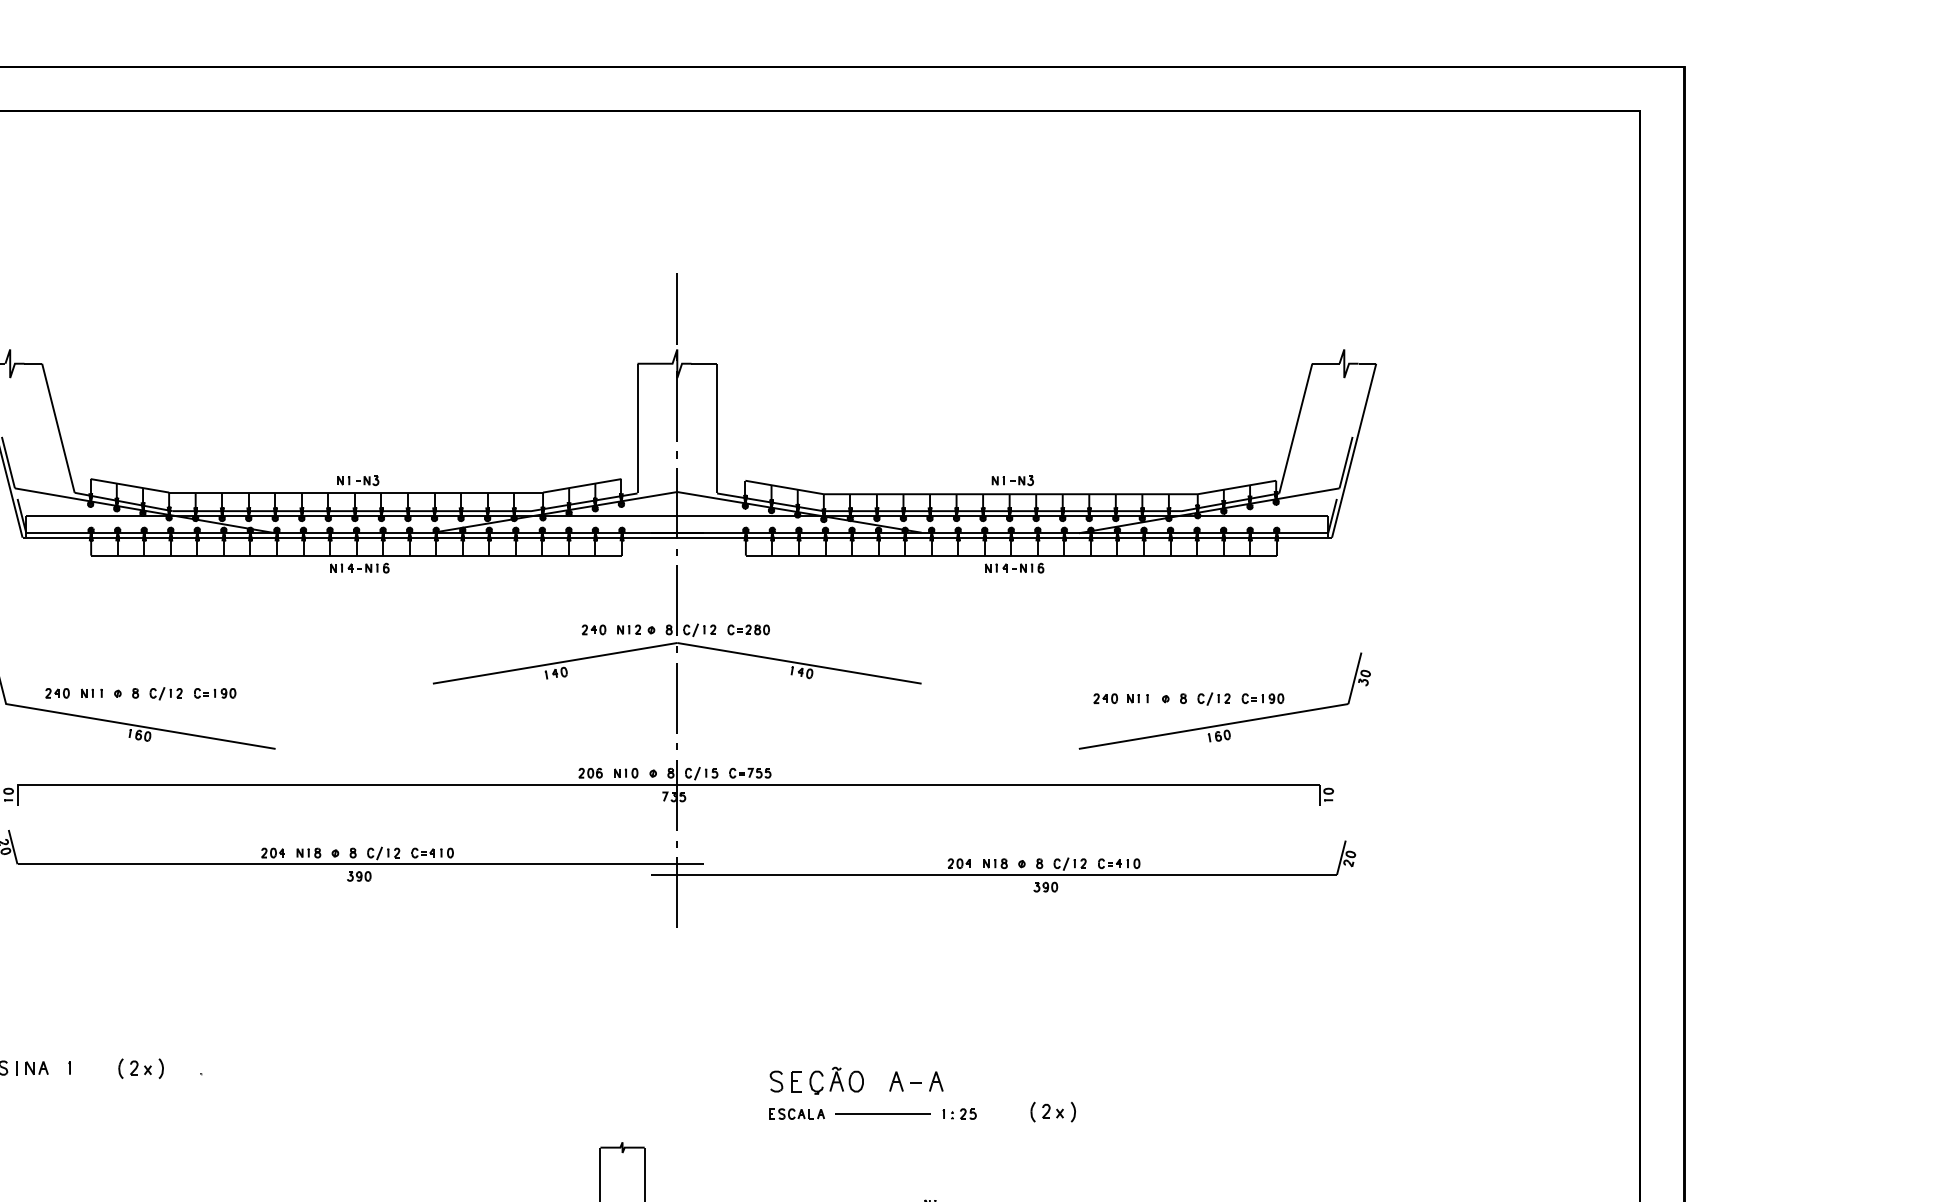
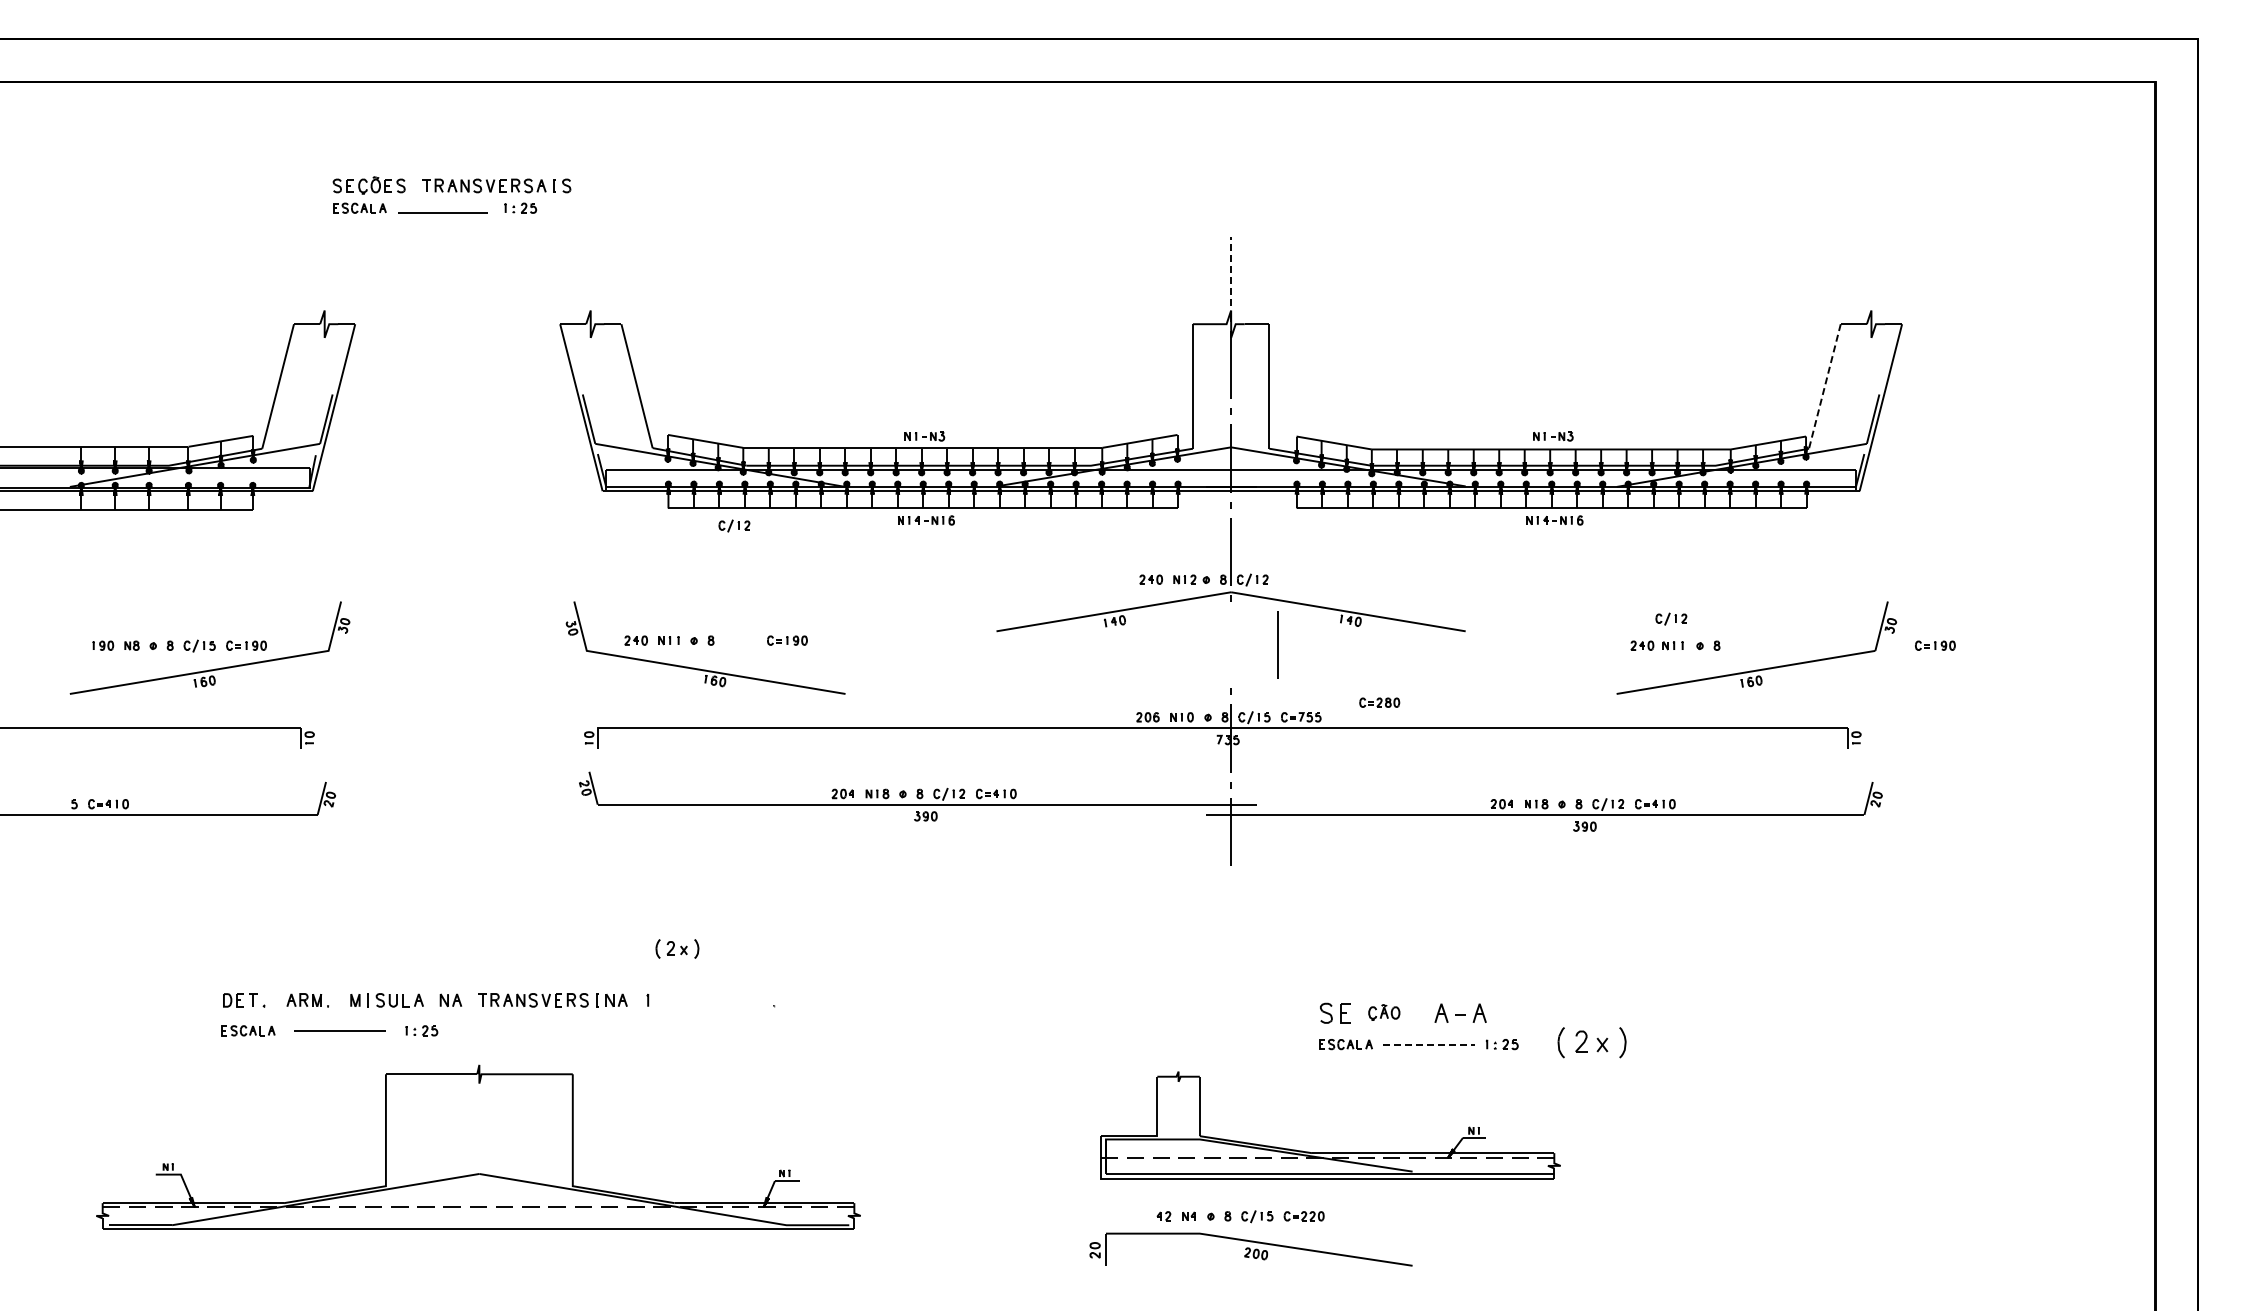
line: (677, 308) -> (1231, 271), solid -> dashed
line: (1295, 428) -> (1824, 386), solid -> dashed
part: (748, 629) -> (1379, 702), moved
part: (166, 693) -> (734, 525), moved
line: (676, 697) -> (1277, 644), moved
part: (1214, 698) -> (1671, 618), moved
part: (1263, 698) -> (1935, 645), moved
part: (141, 1068) -> (677, 948), moved
part: (837, 1080) -> (1384, 1012), size x0.6
part: (1052, 1111) -> (1591, 1042), size x1.6
line: (882, 1114) -> (1428, 1044), solid -> dashed

